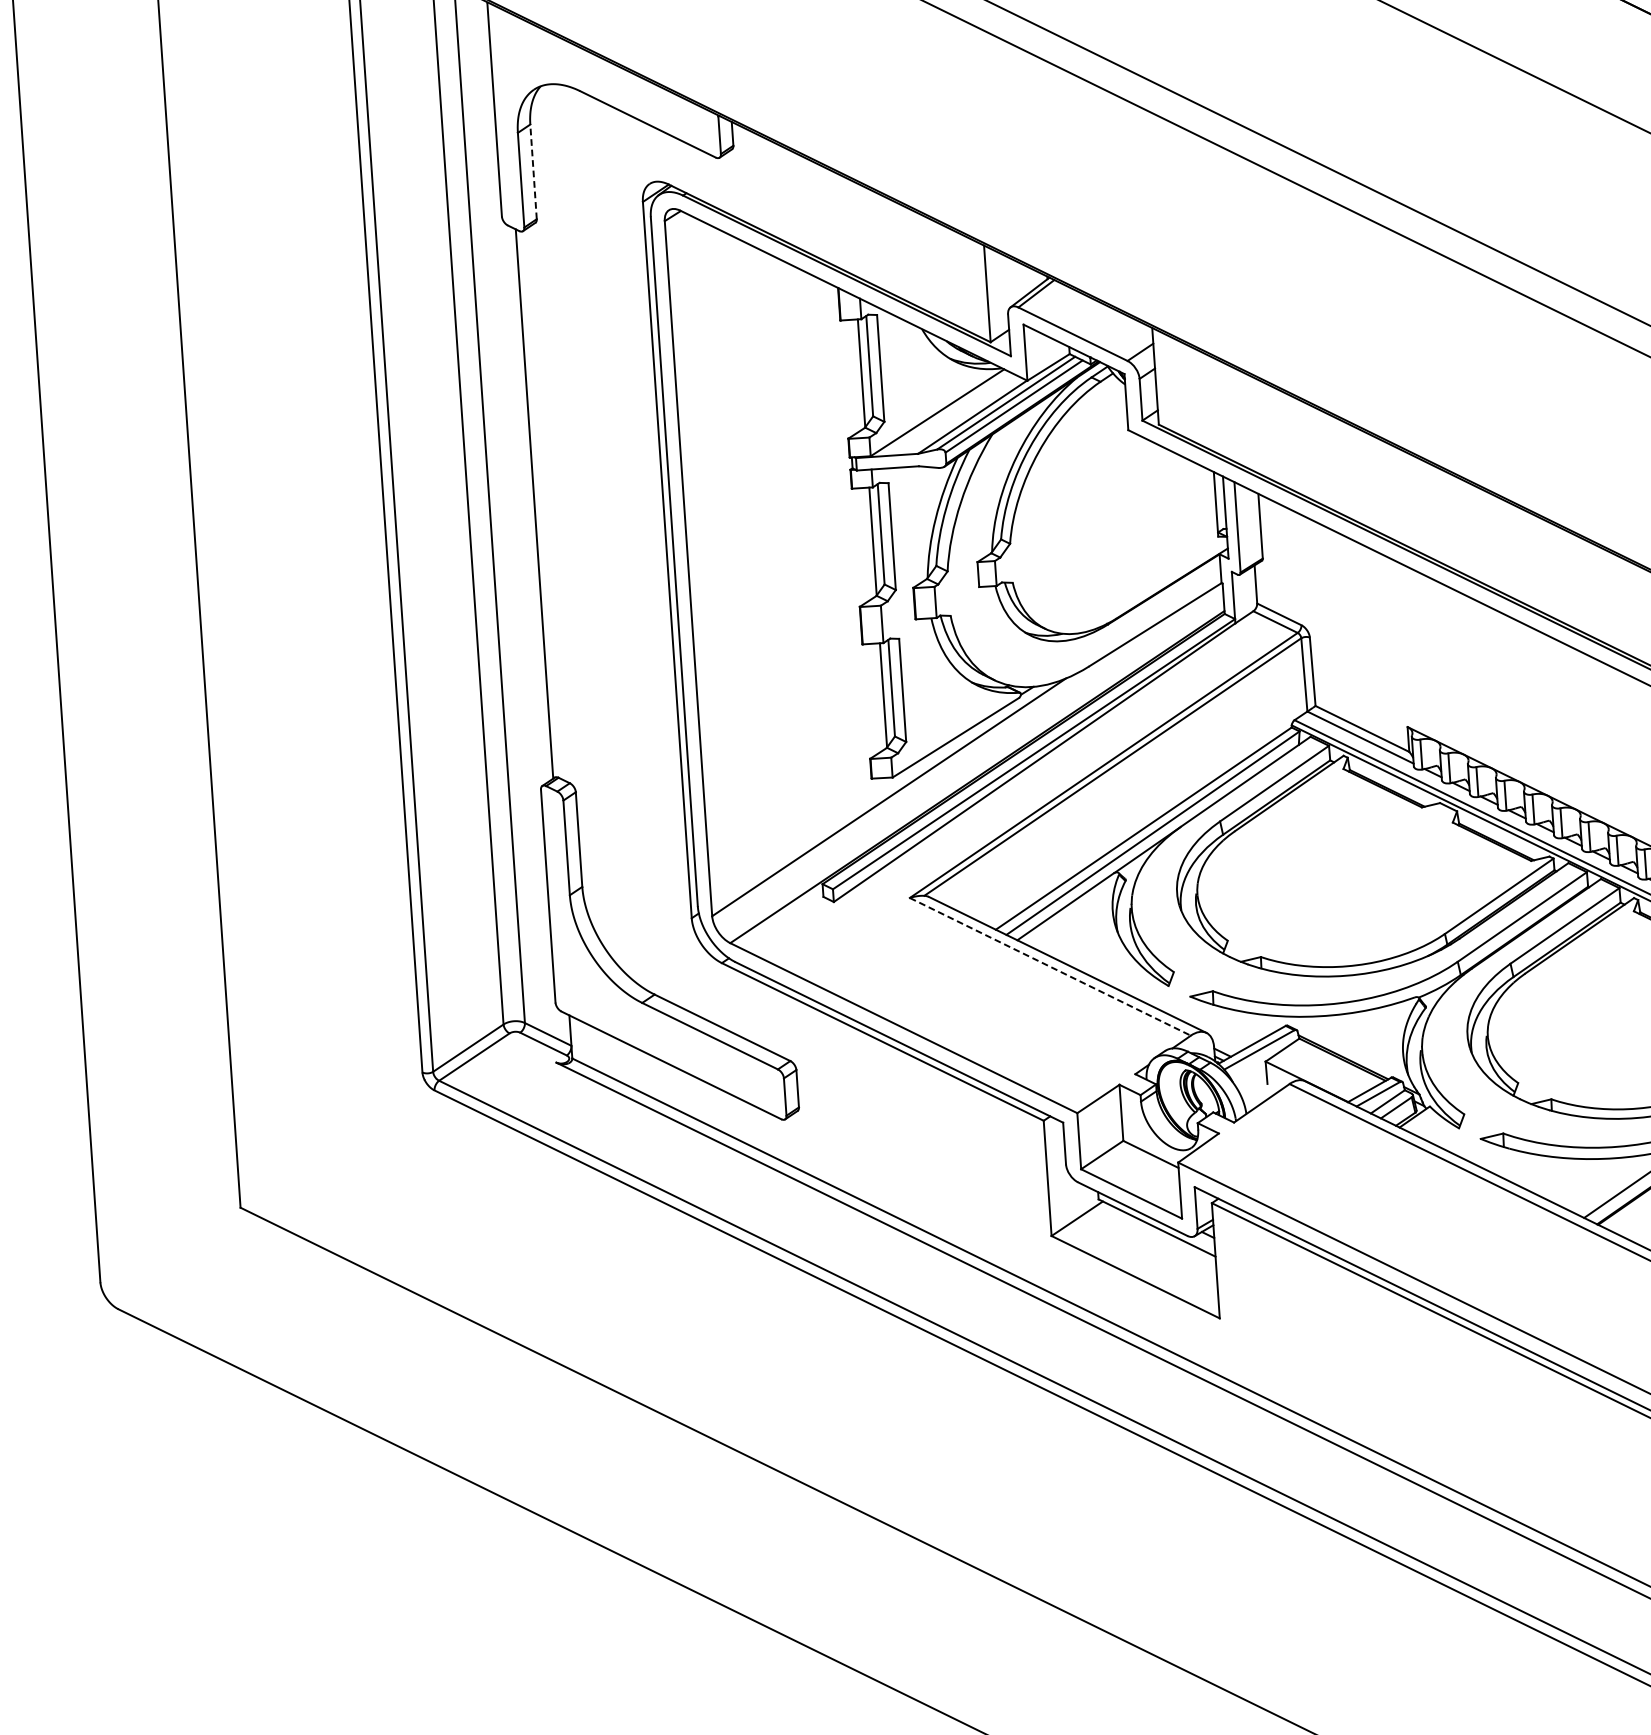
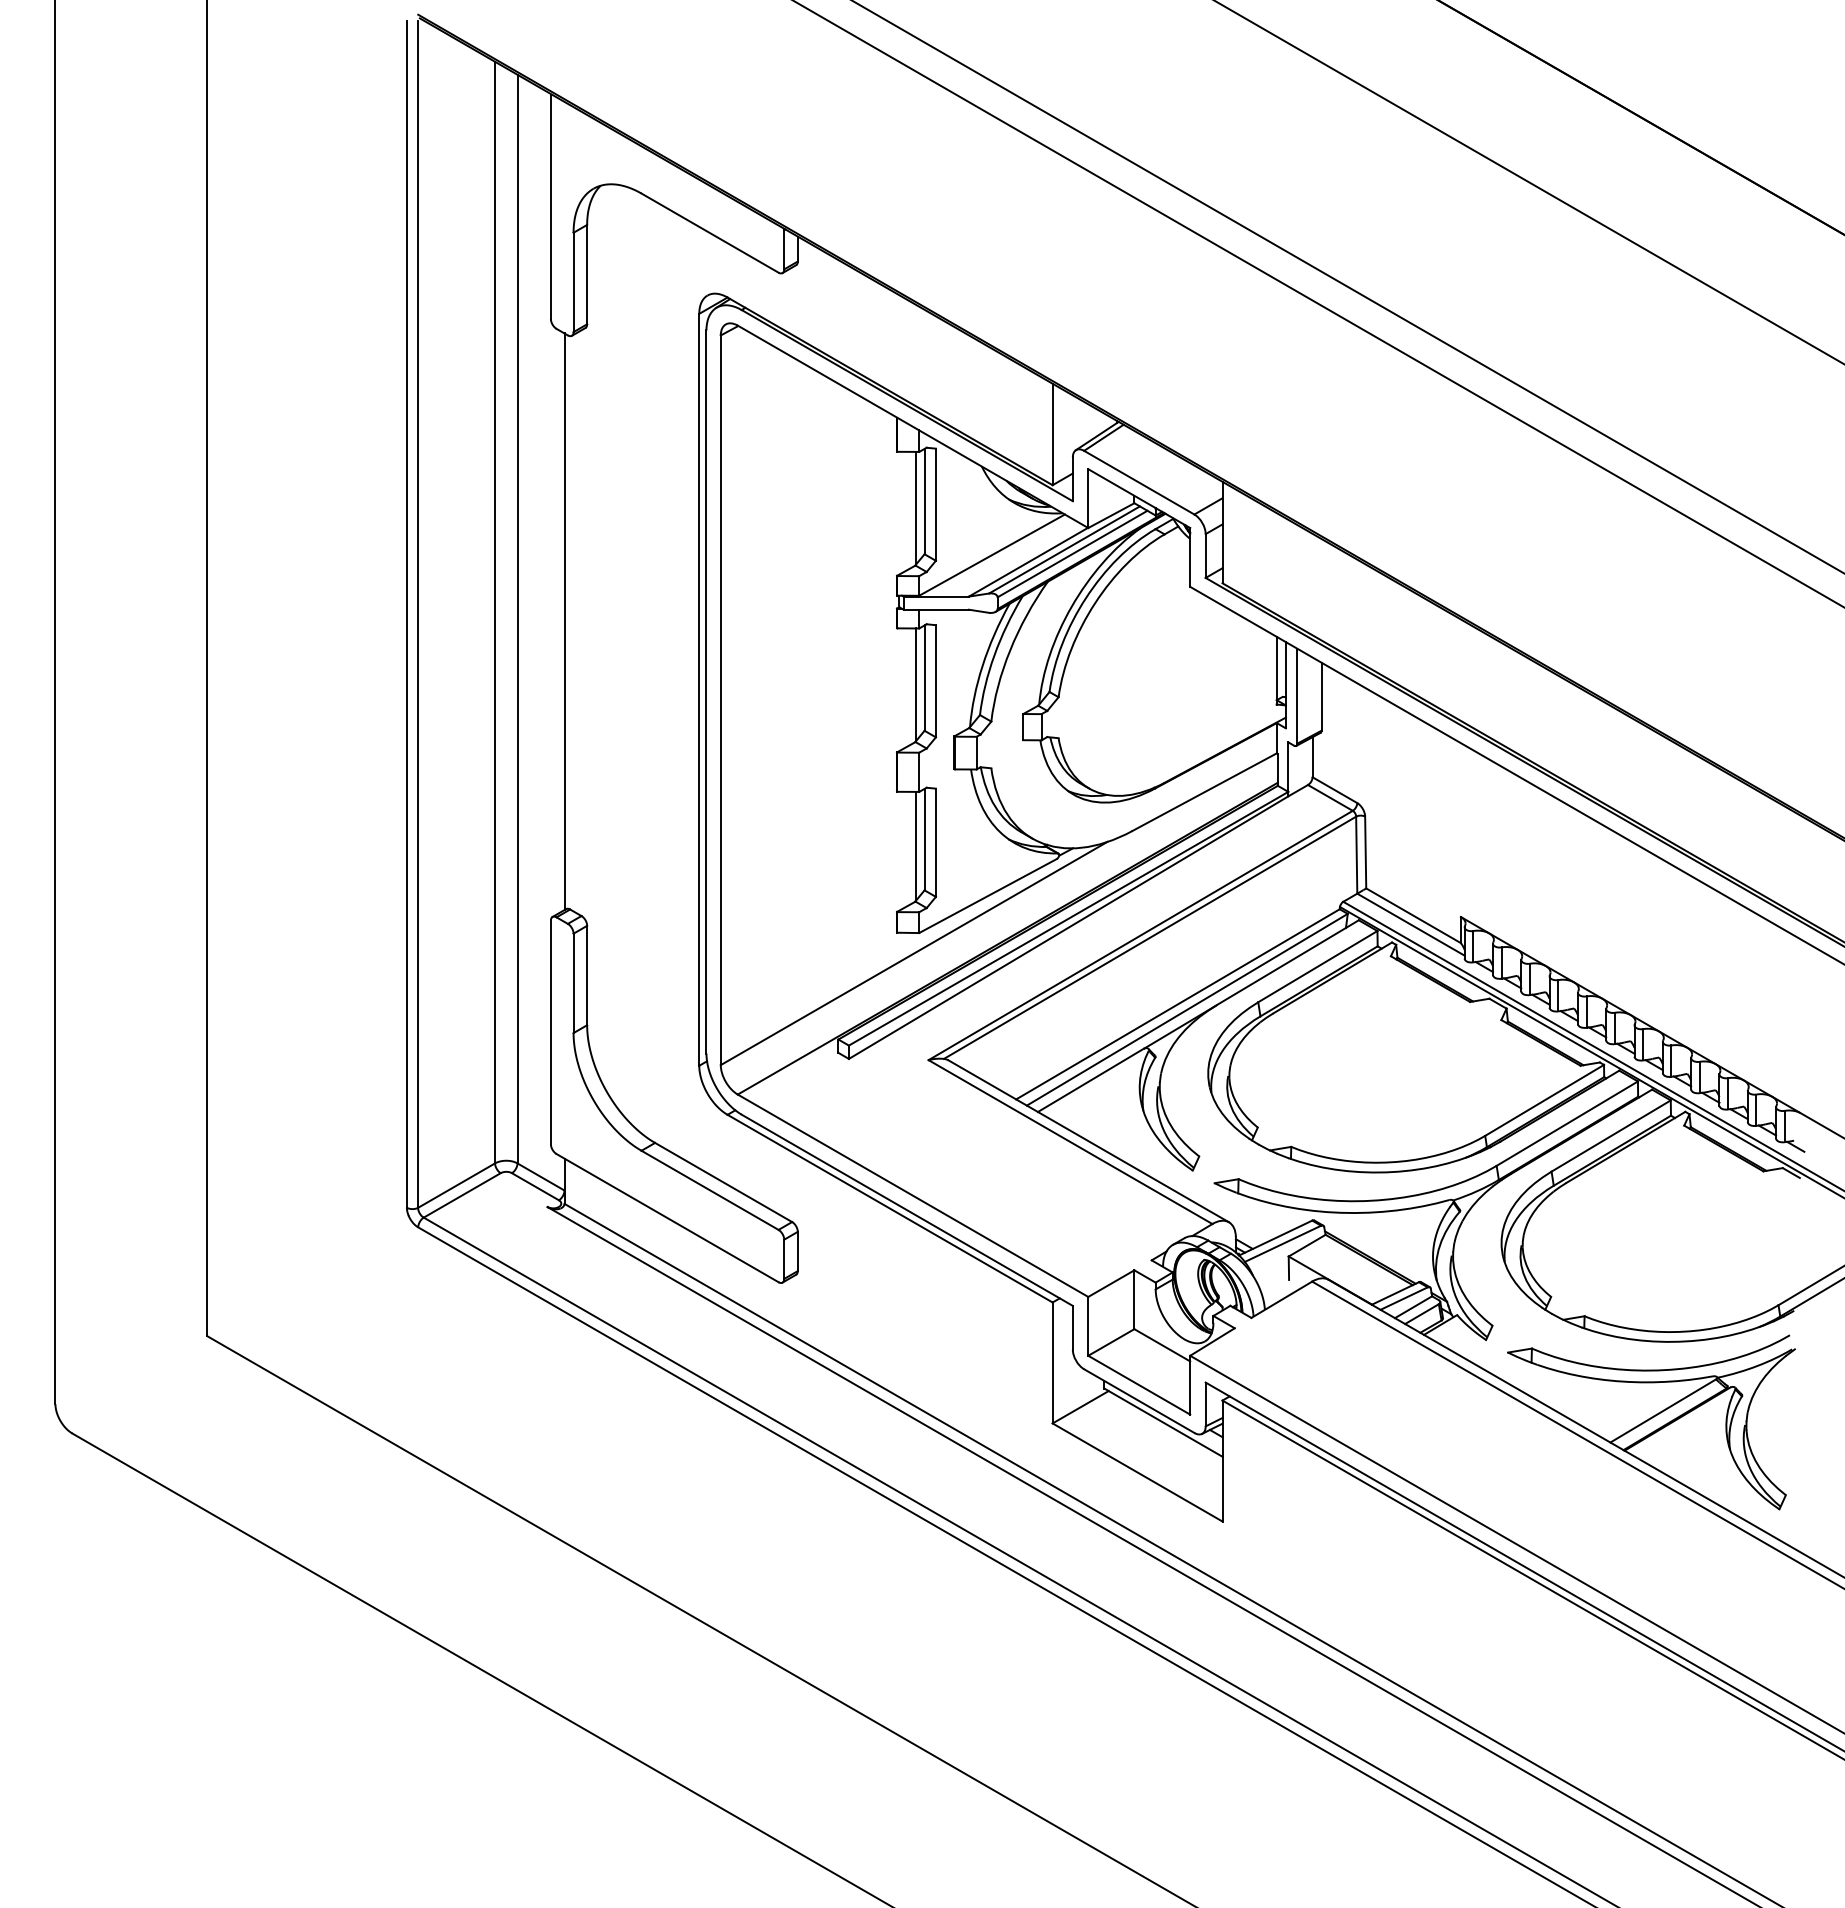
line: (533, 171) -> (587, 274), dashed -> solid
line: (1050, 967) -> (1070, 1142), dashed -> solid

